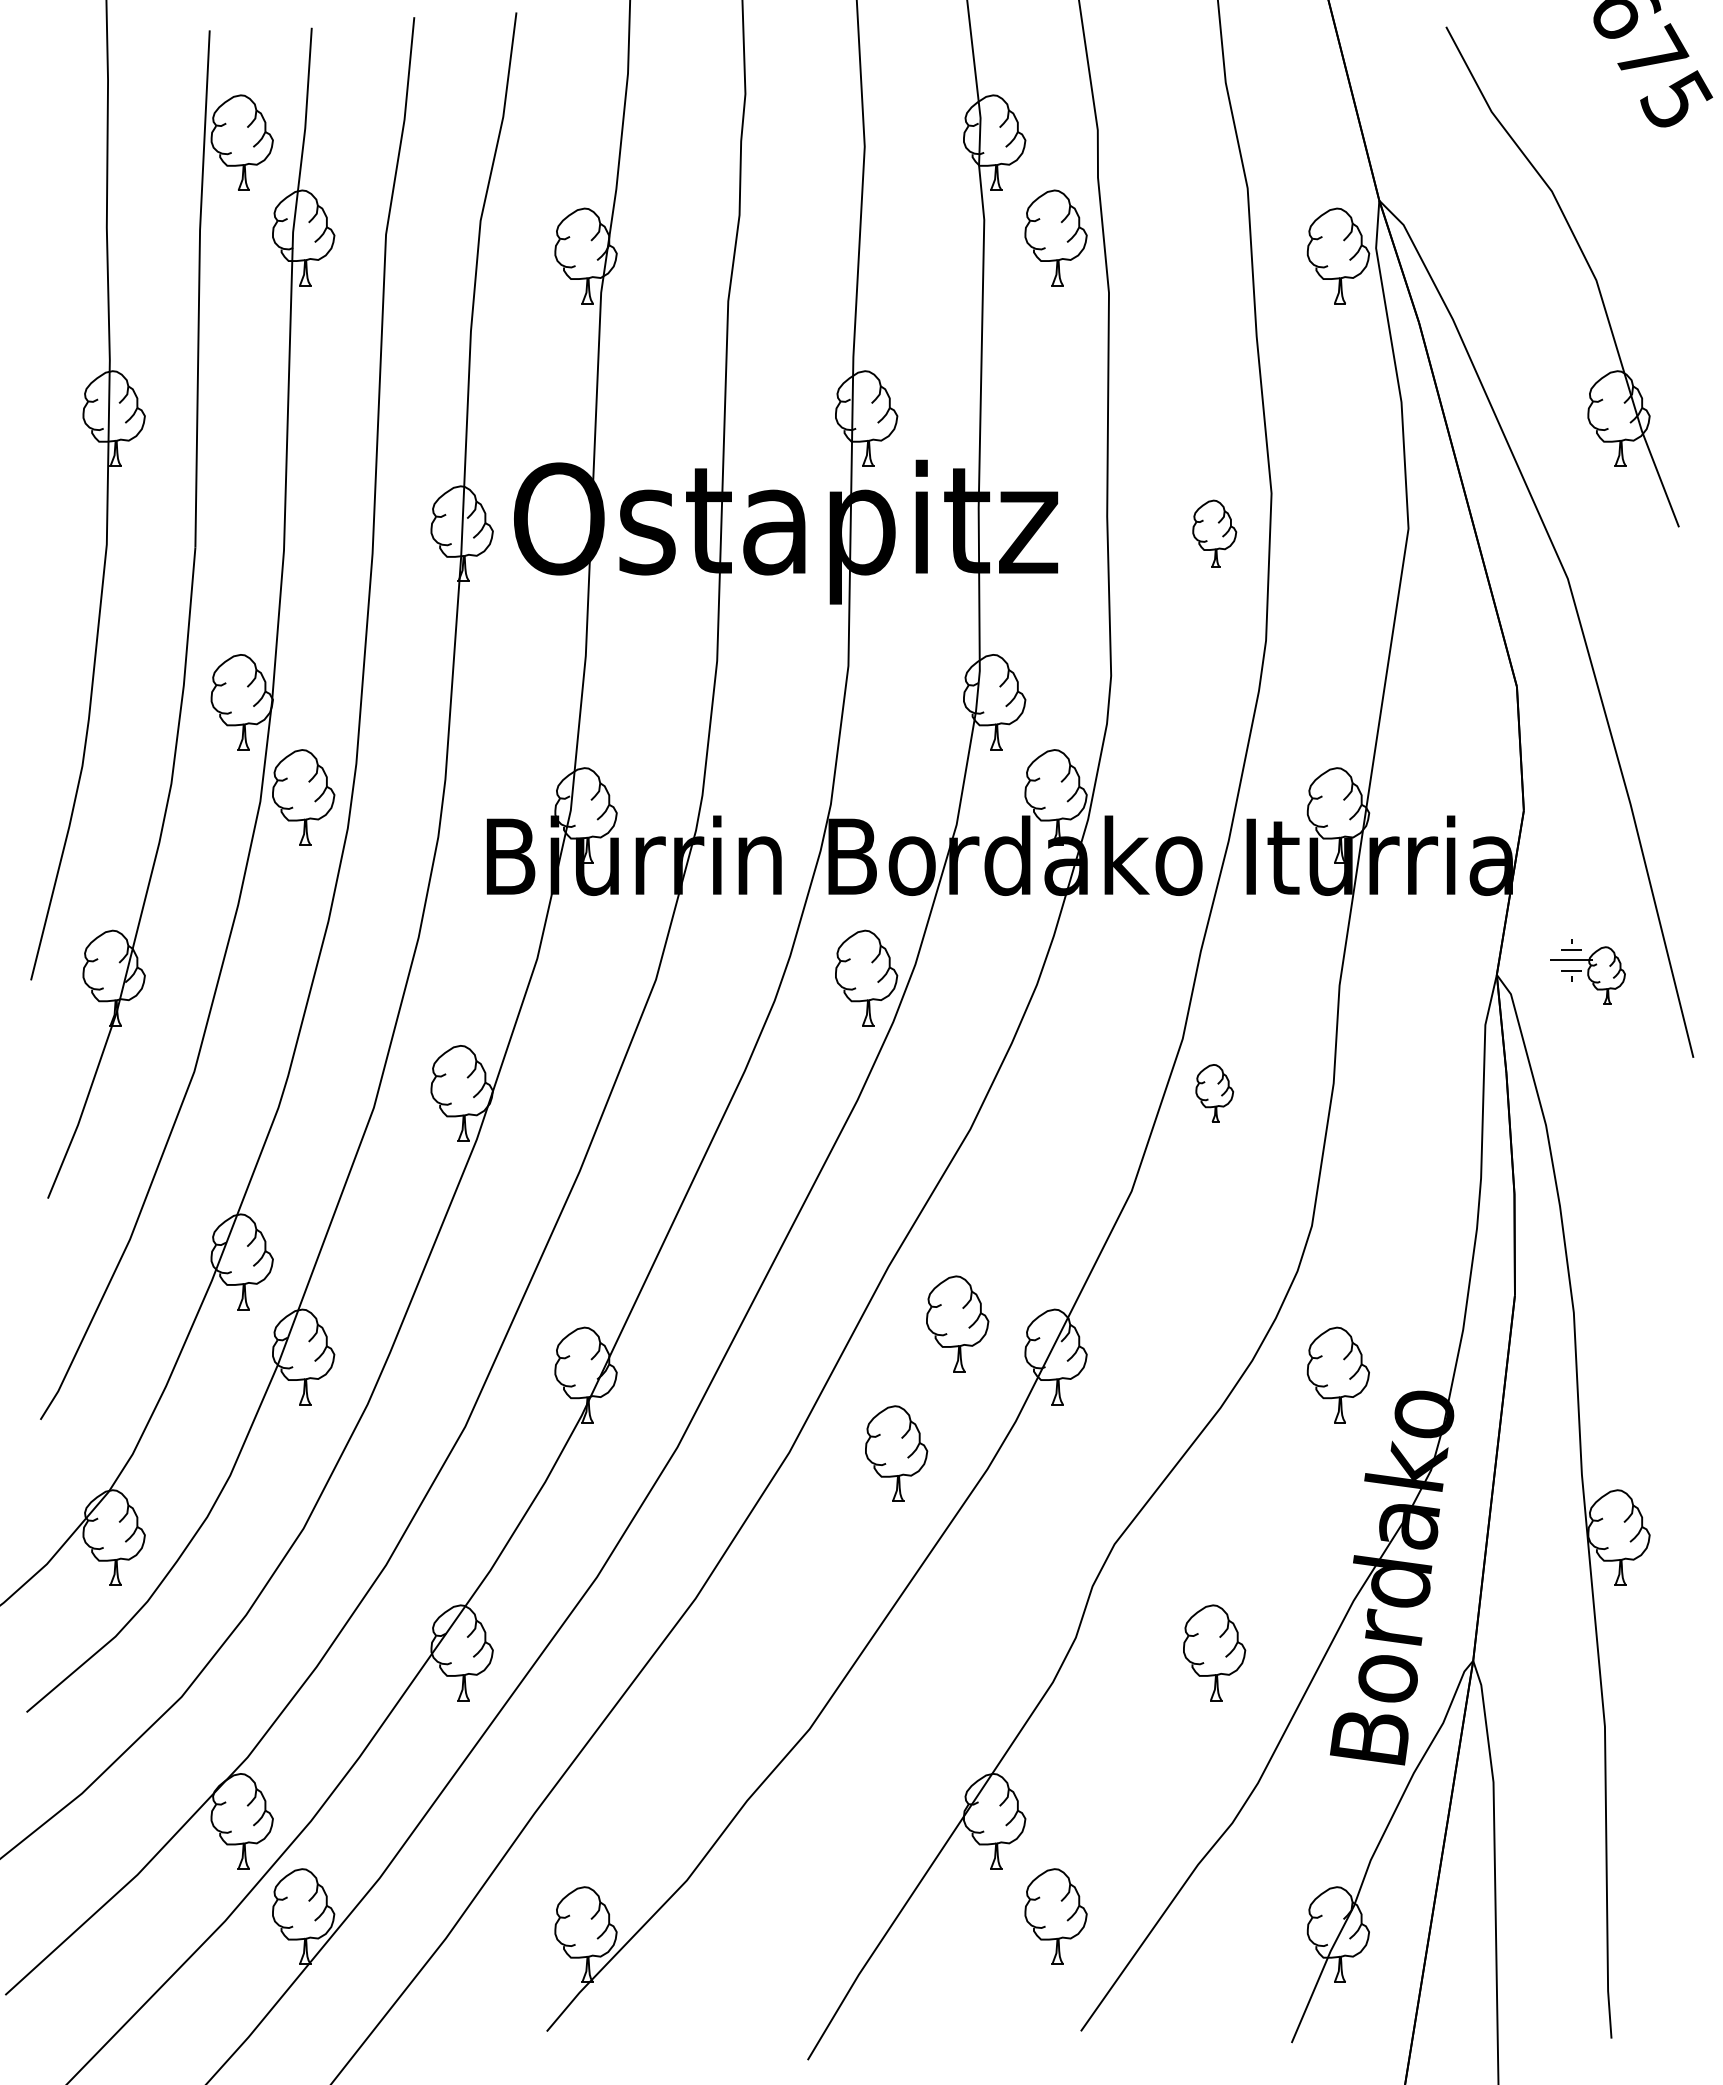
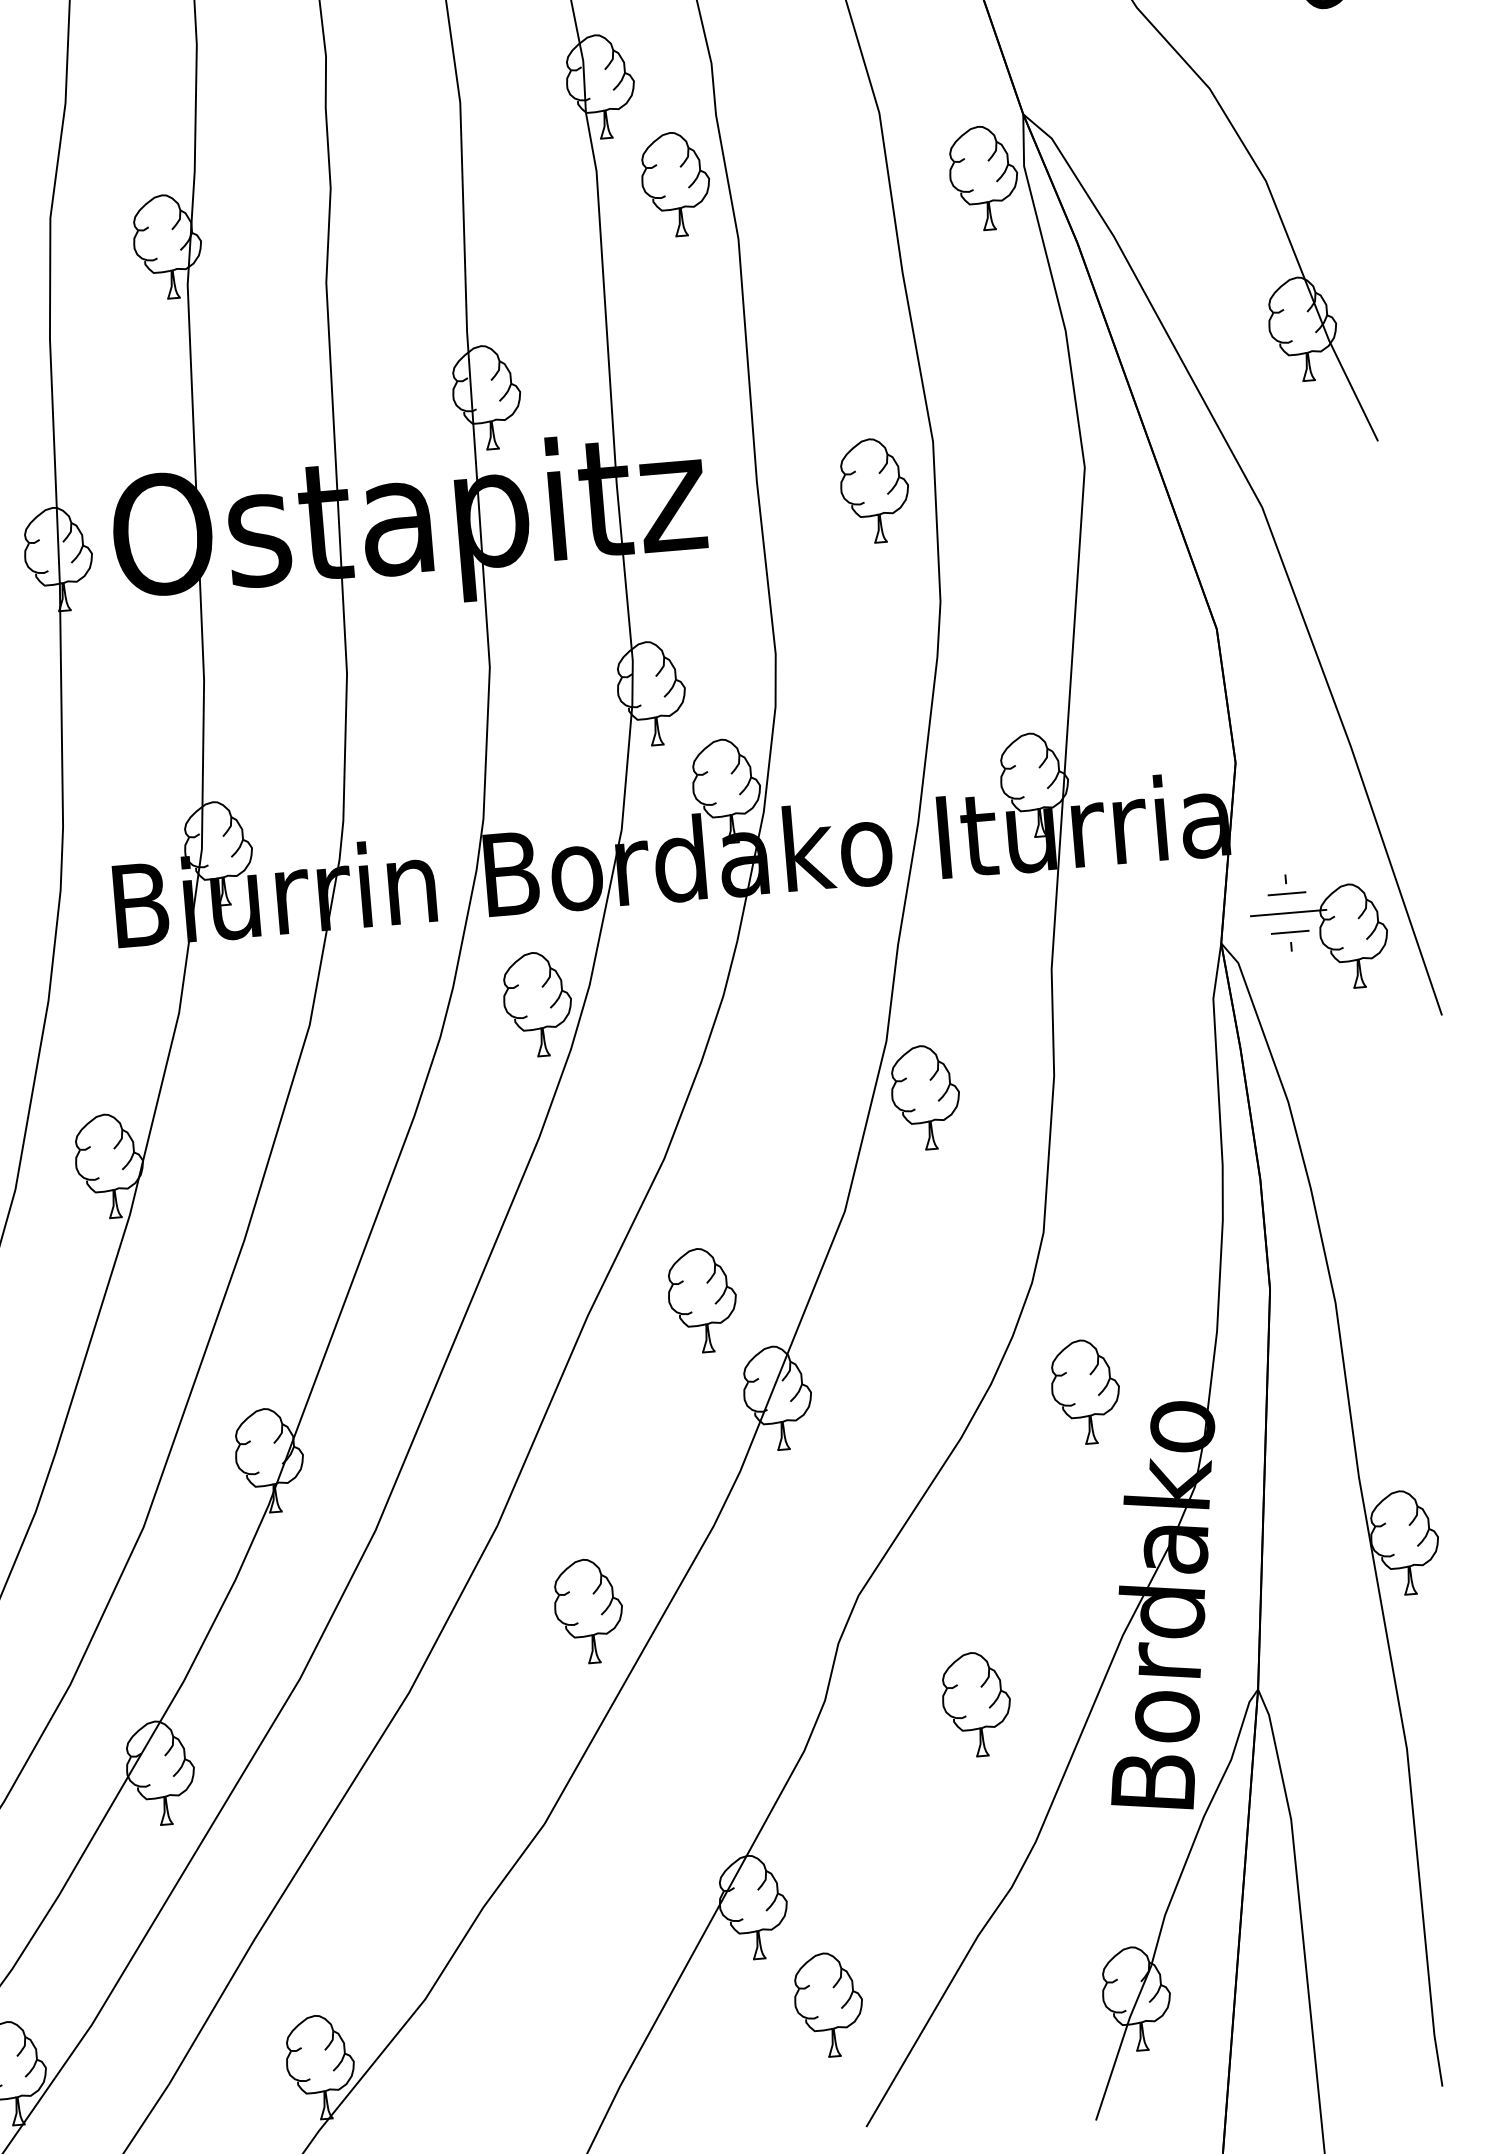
part: (1214, 533) -> (874, 490), size x1.43
part: (1587, 971) -> (1319, 931), size x1.67
part: (1214, 1093) -> (925, 1097), size x1.67
part: (957, 1323) -> (702, 1299), moved
part: (896, 1453) -> (588, 1610), moved

